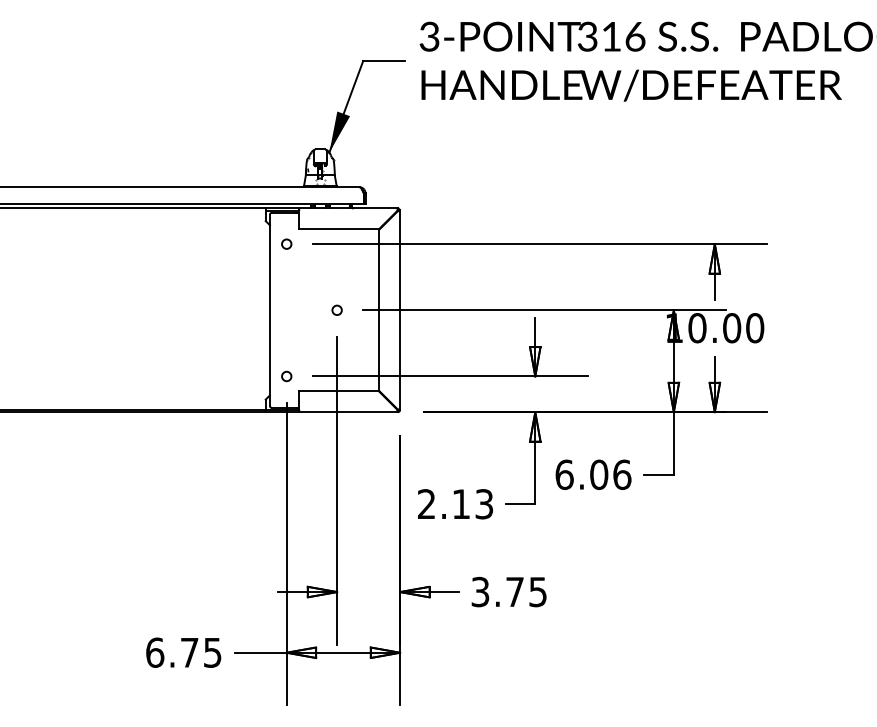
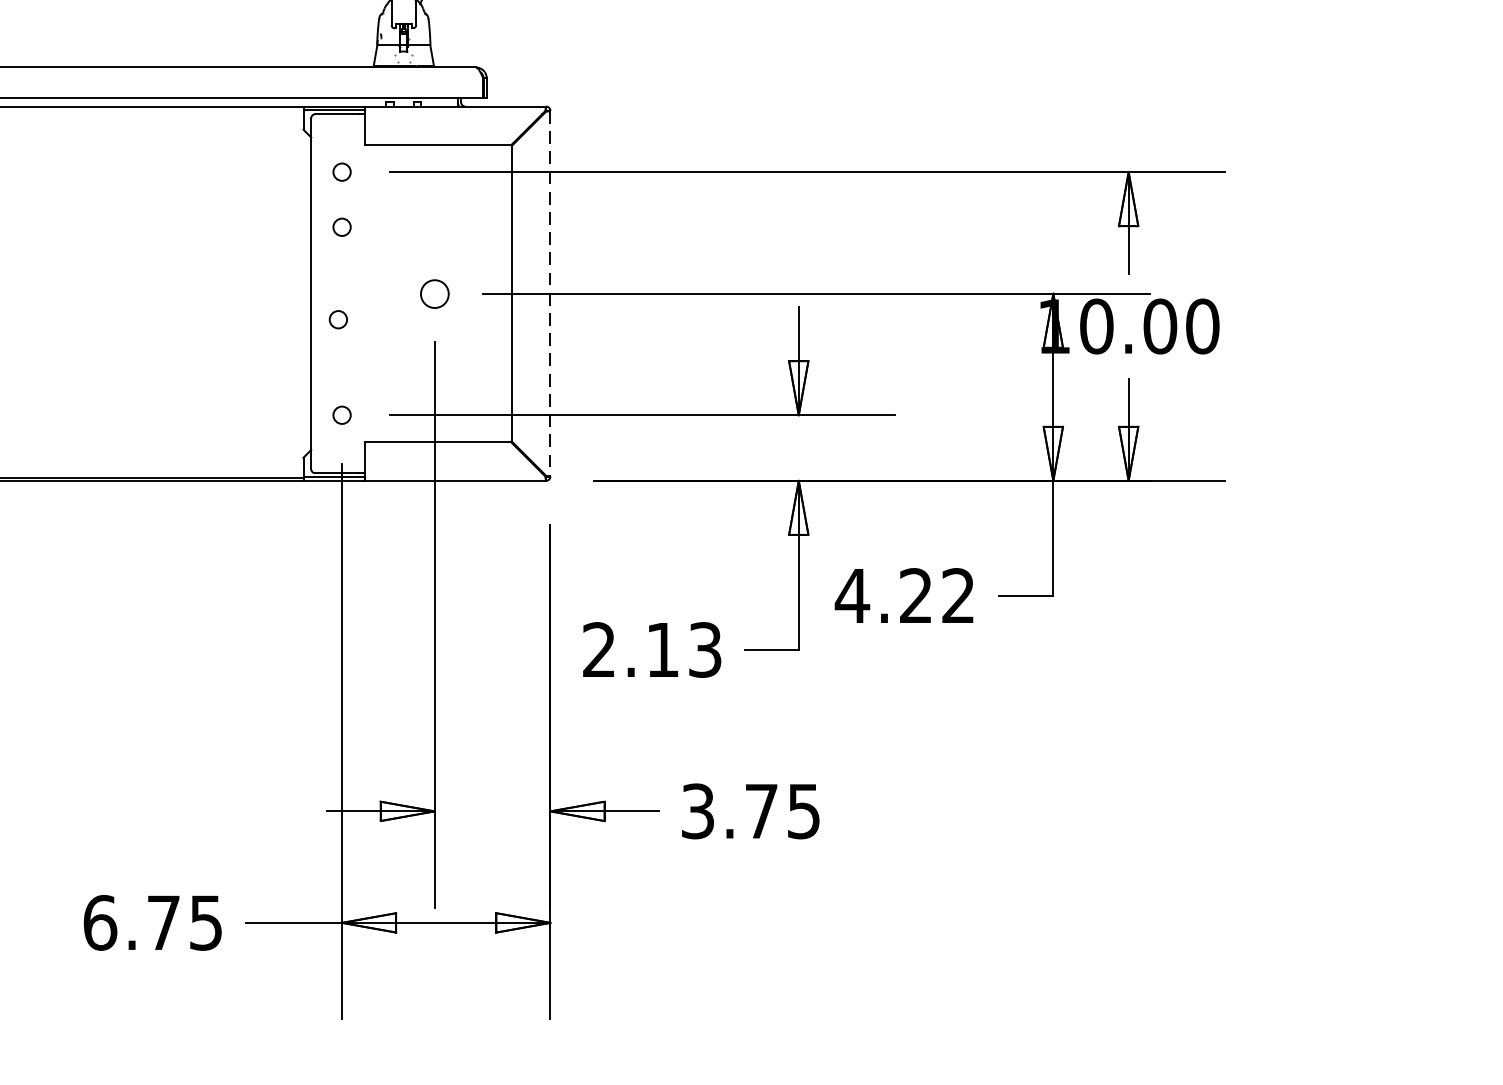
circle: (286, 273) -> (341, 226), added
circle: (336, 309) -> (433, 292), size x1.6
line: (400, 310) -> (551, 294), solid -> dashed
circle: (284, 324) -> (337, 319), added
text: (592, 474) -> (903, 595), 6.06 -> 4.22

